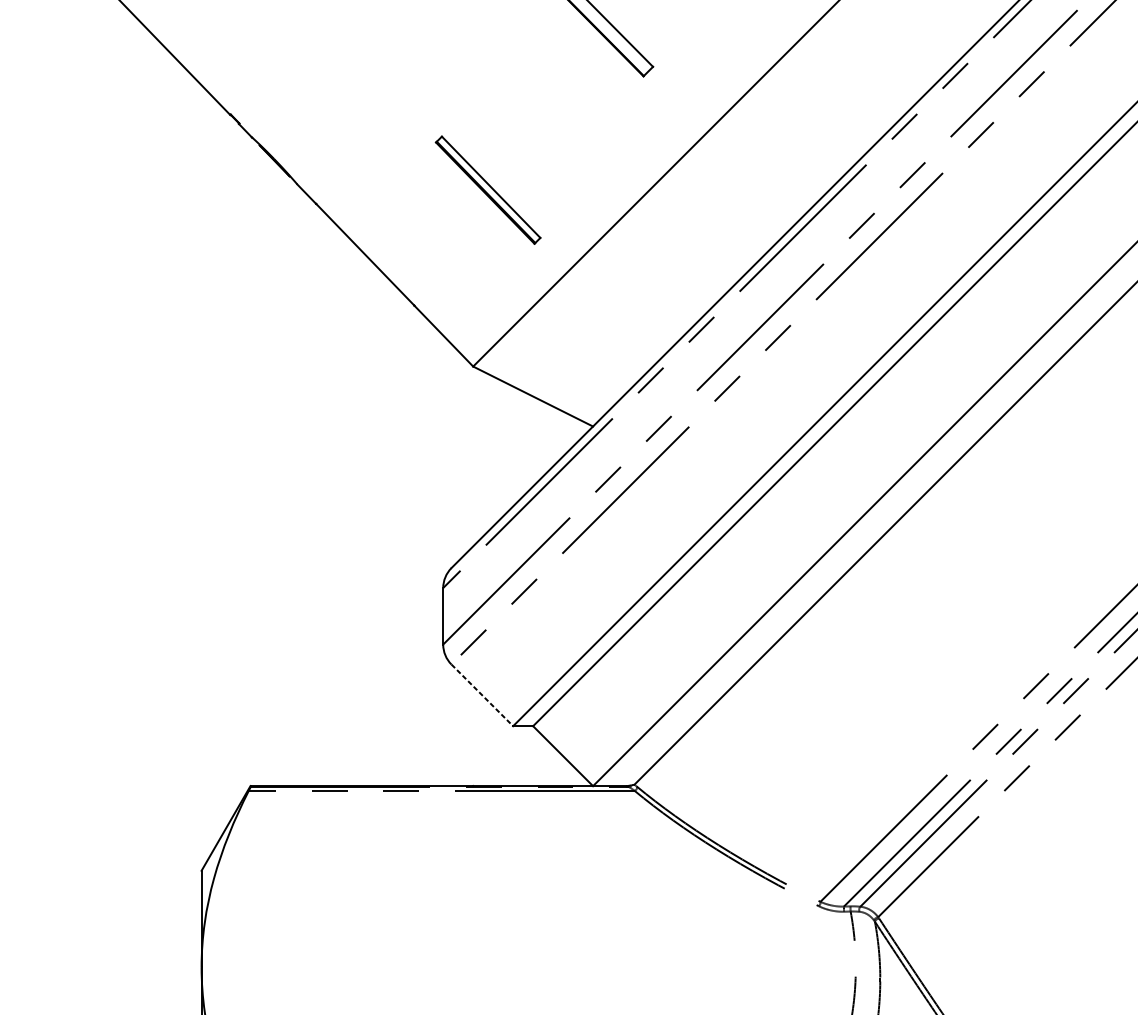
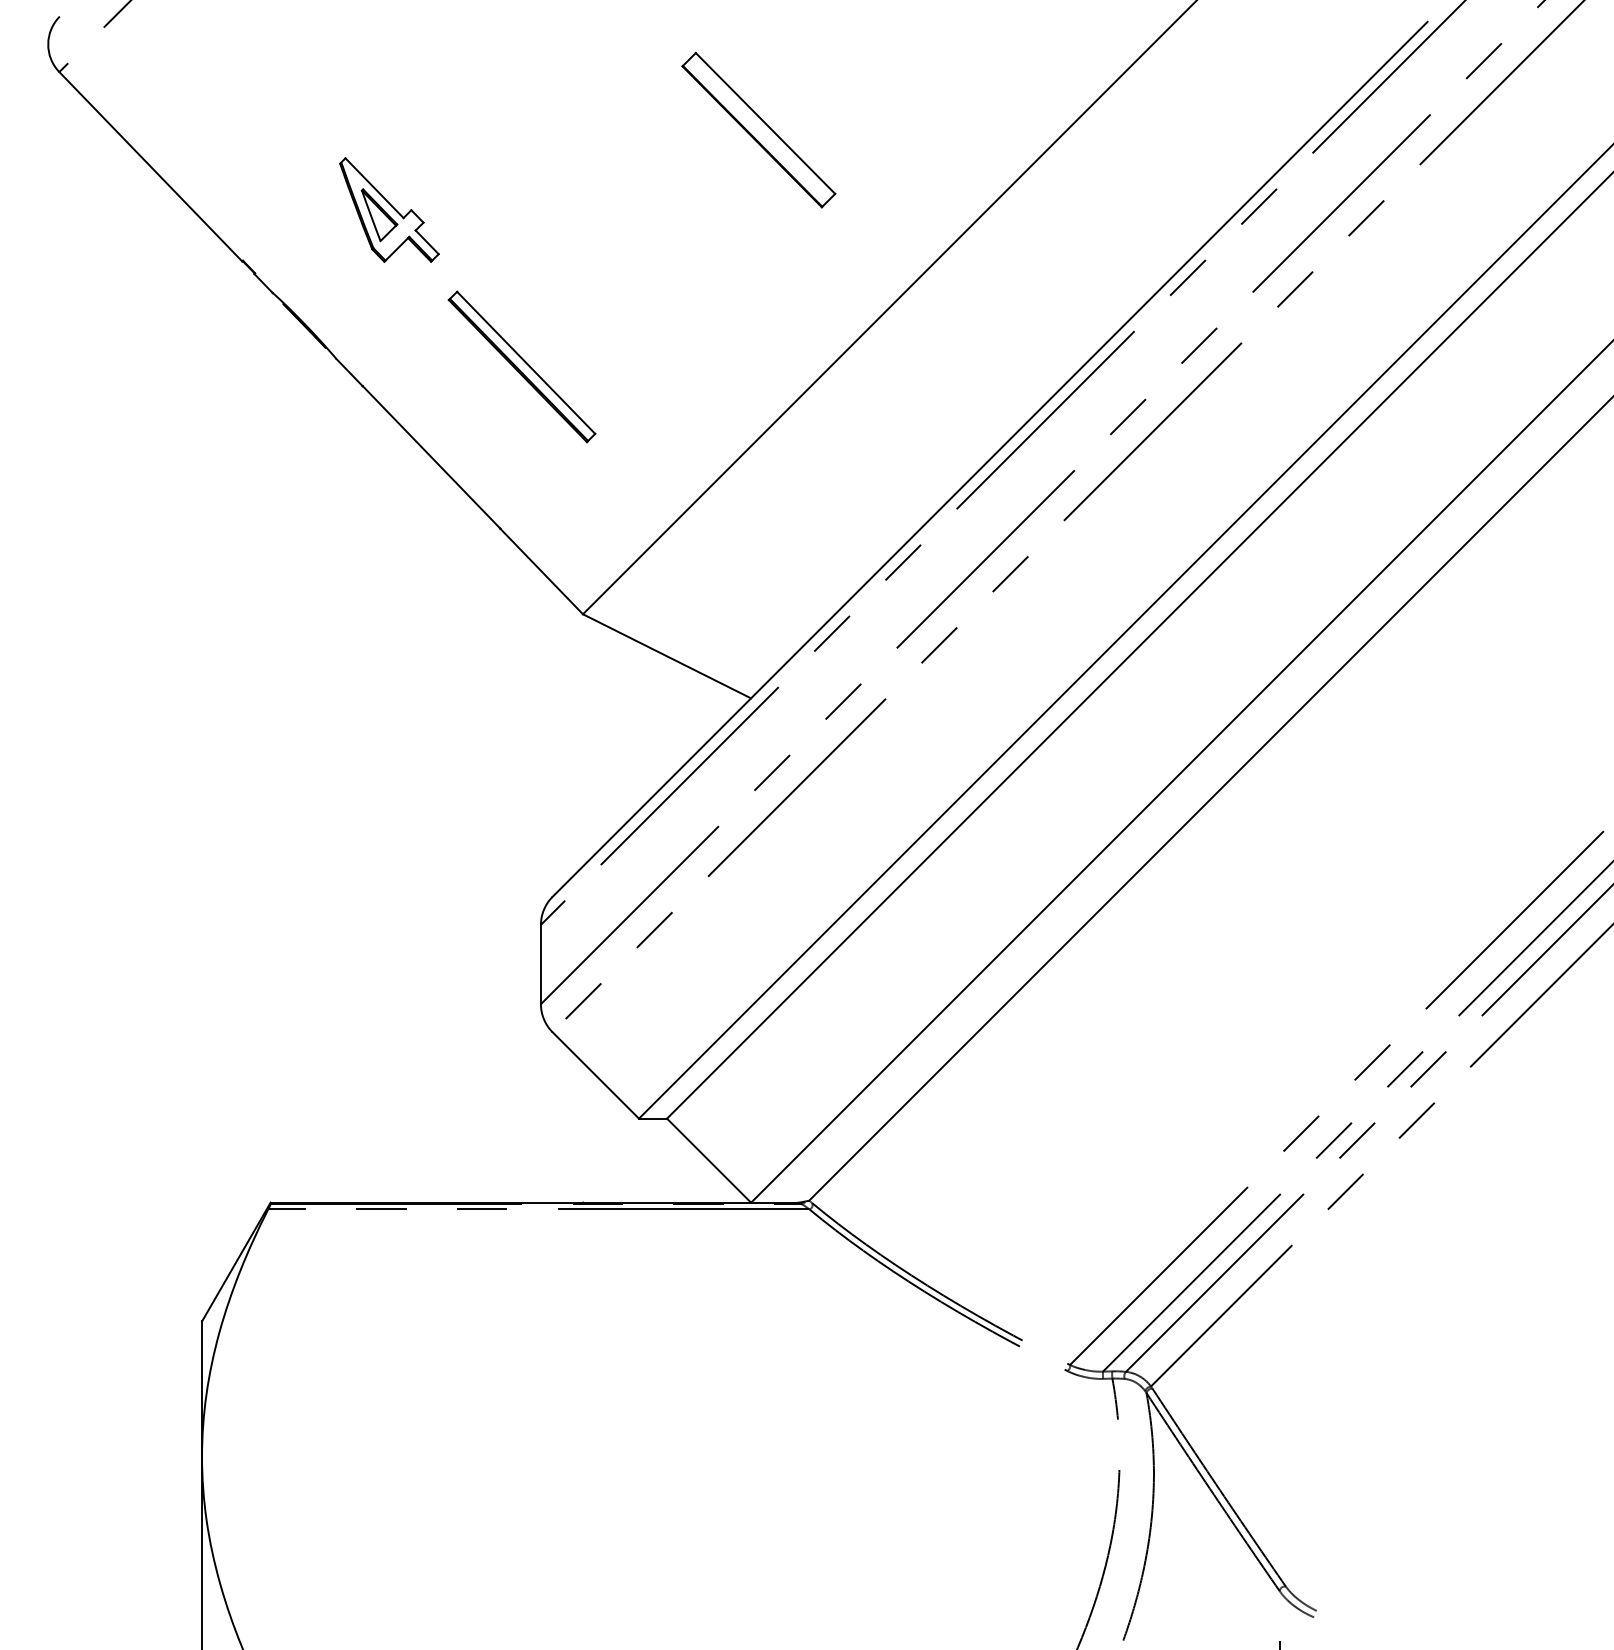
part: (335, 77) -> (389, 209), added
part: (487, 189) -> (521, 366), moved
line: (482, 695) -> (596, 1075), dashed -> solid

